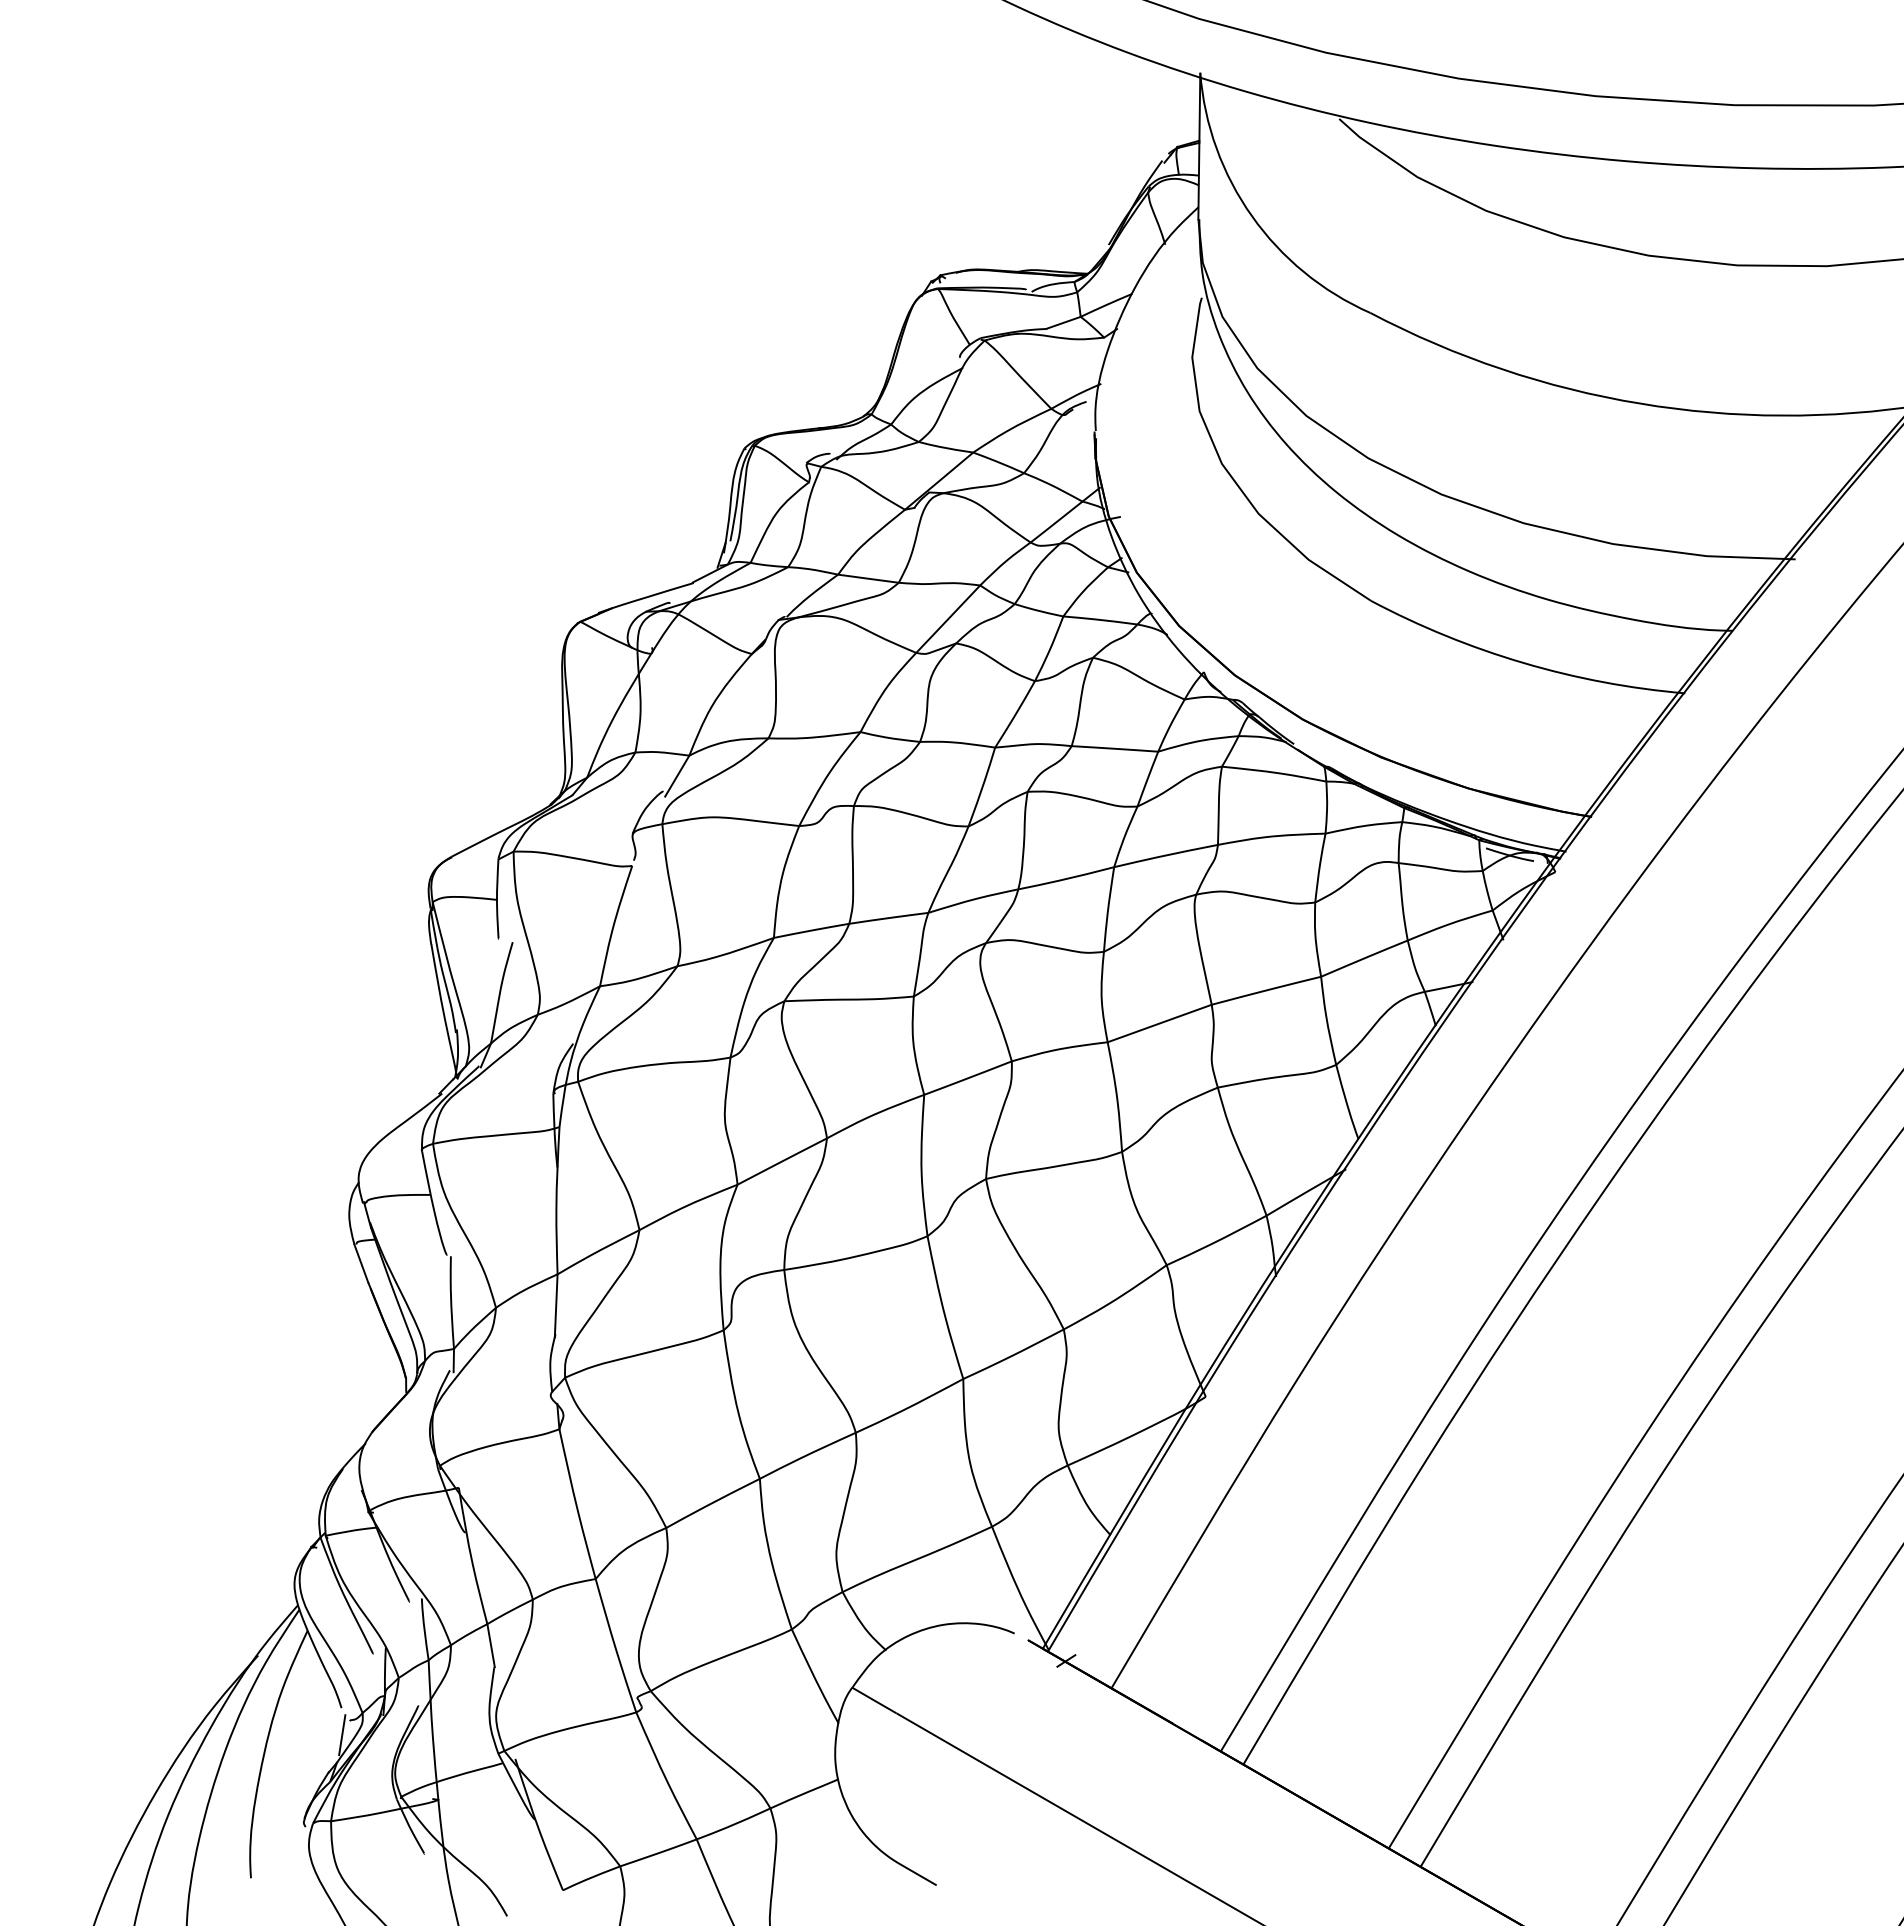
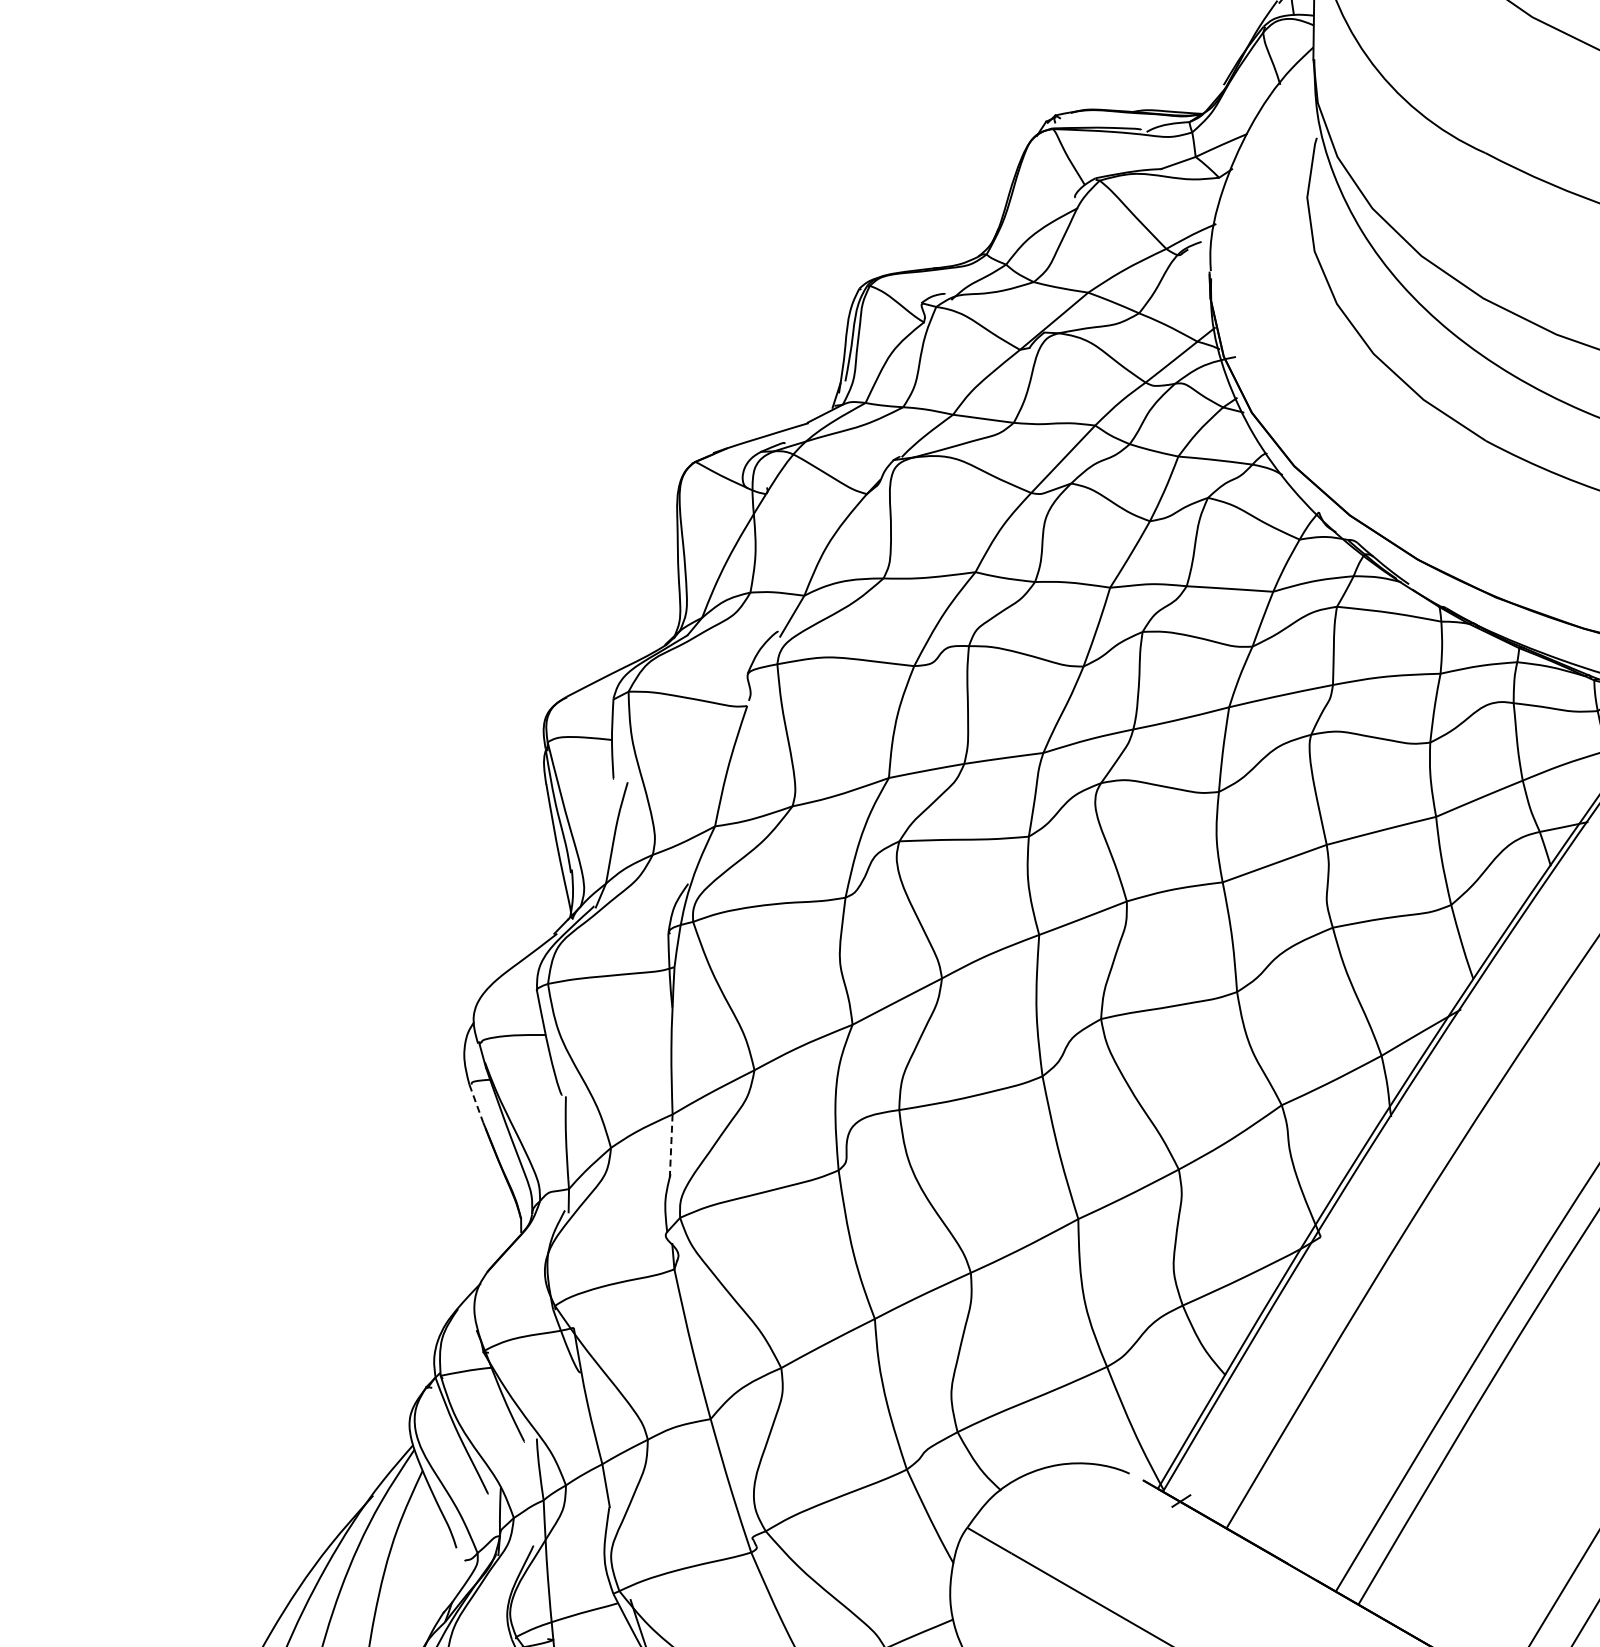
line: (361, 1264) -> (476, 1104), solid -> dashed
line: (556, 1305) -> (671, 1145), solid -> dashed
line: (342, 1735) -> (457, 1575), removed

